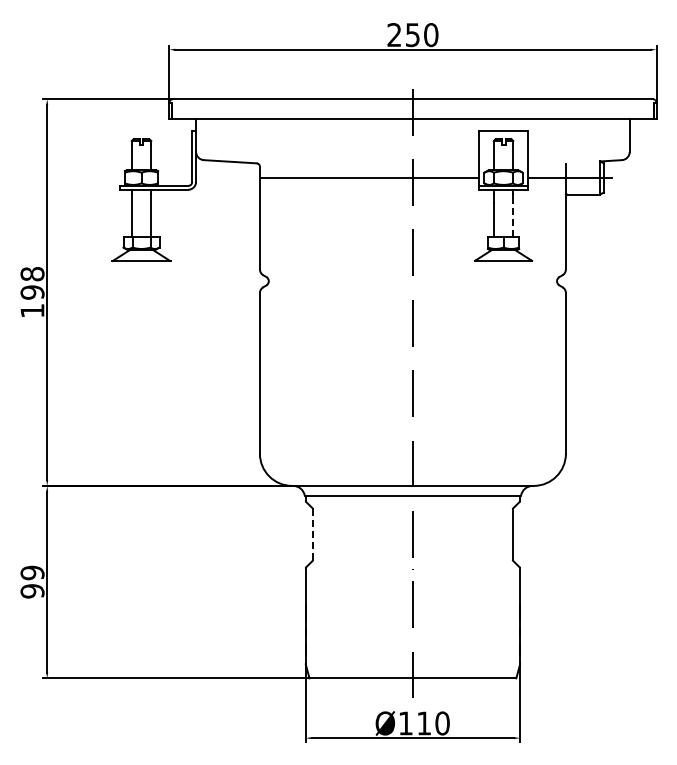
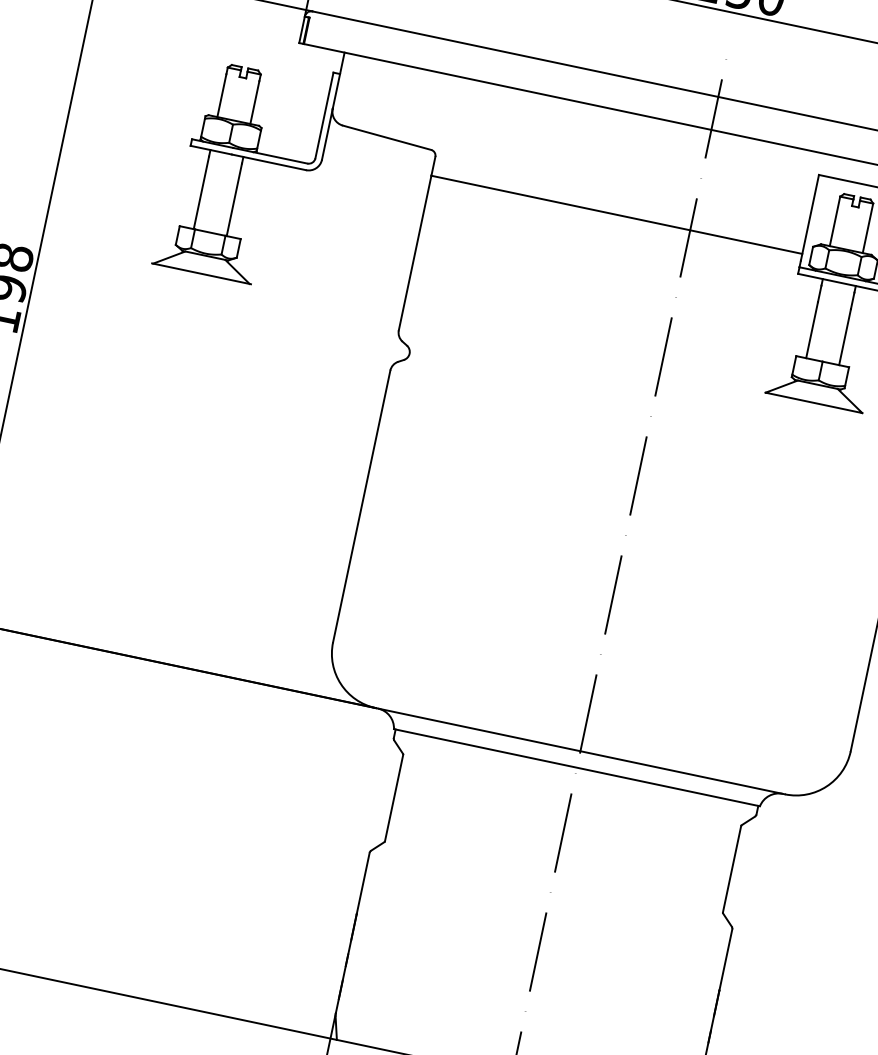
line: (513, 219) -> (845, 336), dashed -> solid
line: (313, 534) -> (394, 797), dashed -> solid

